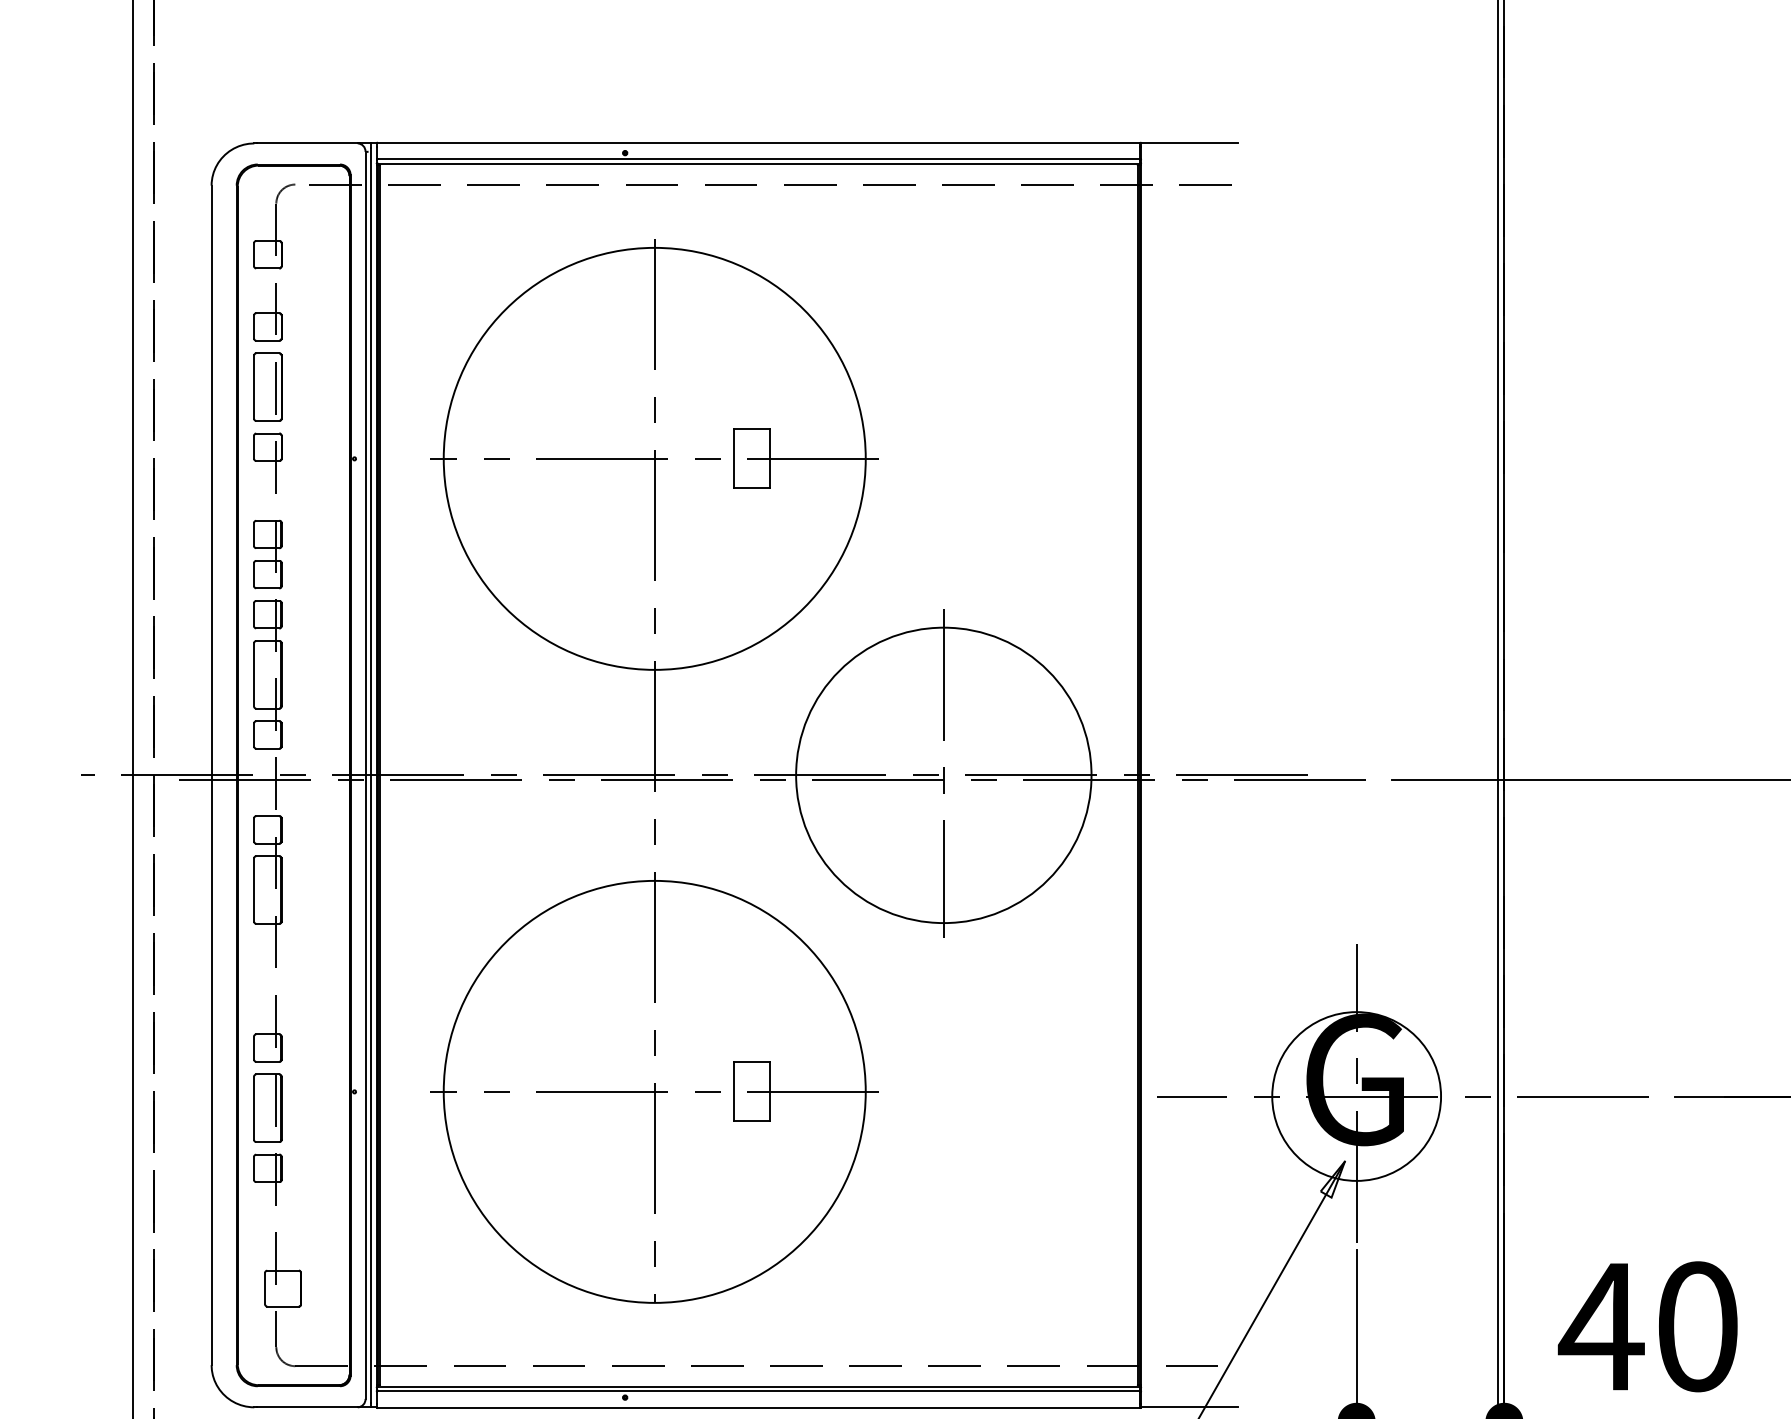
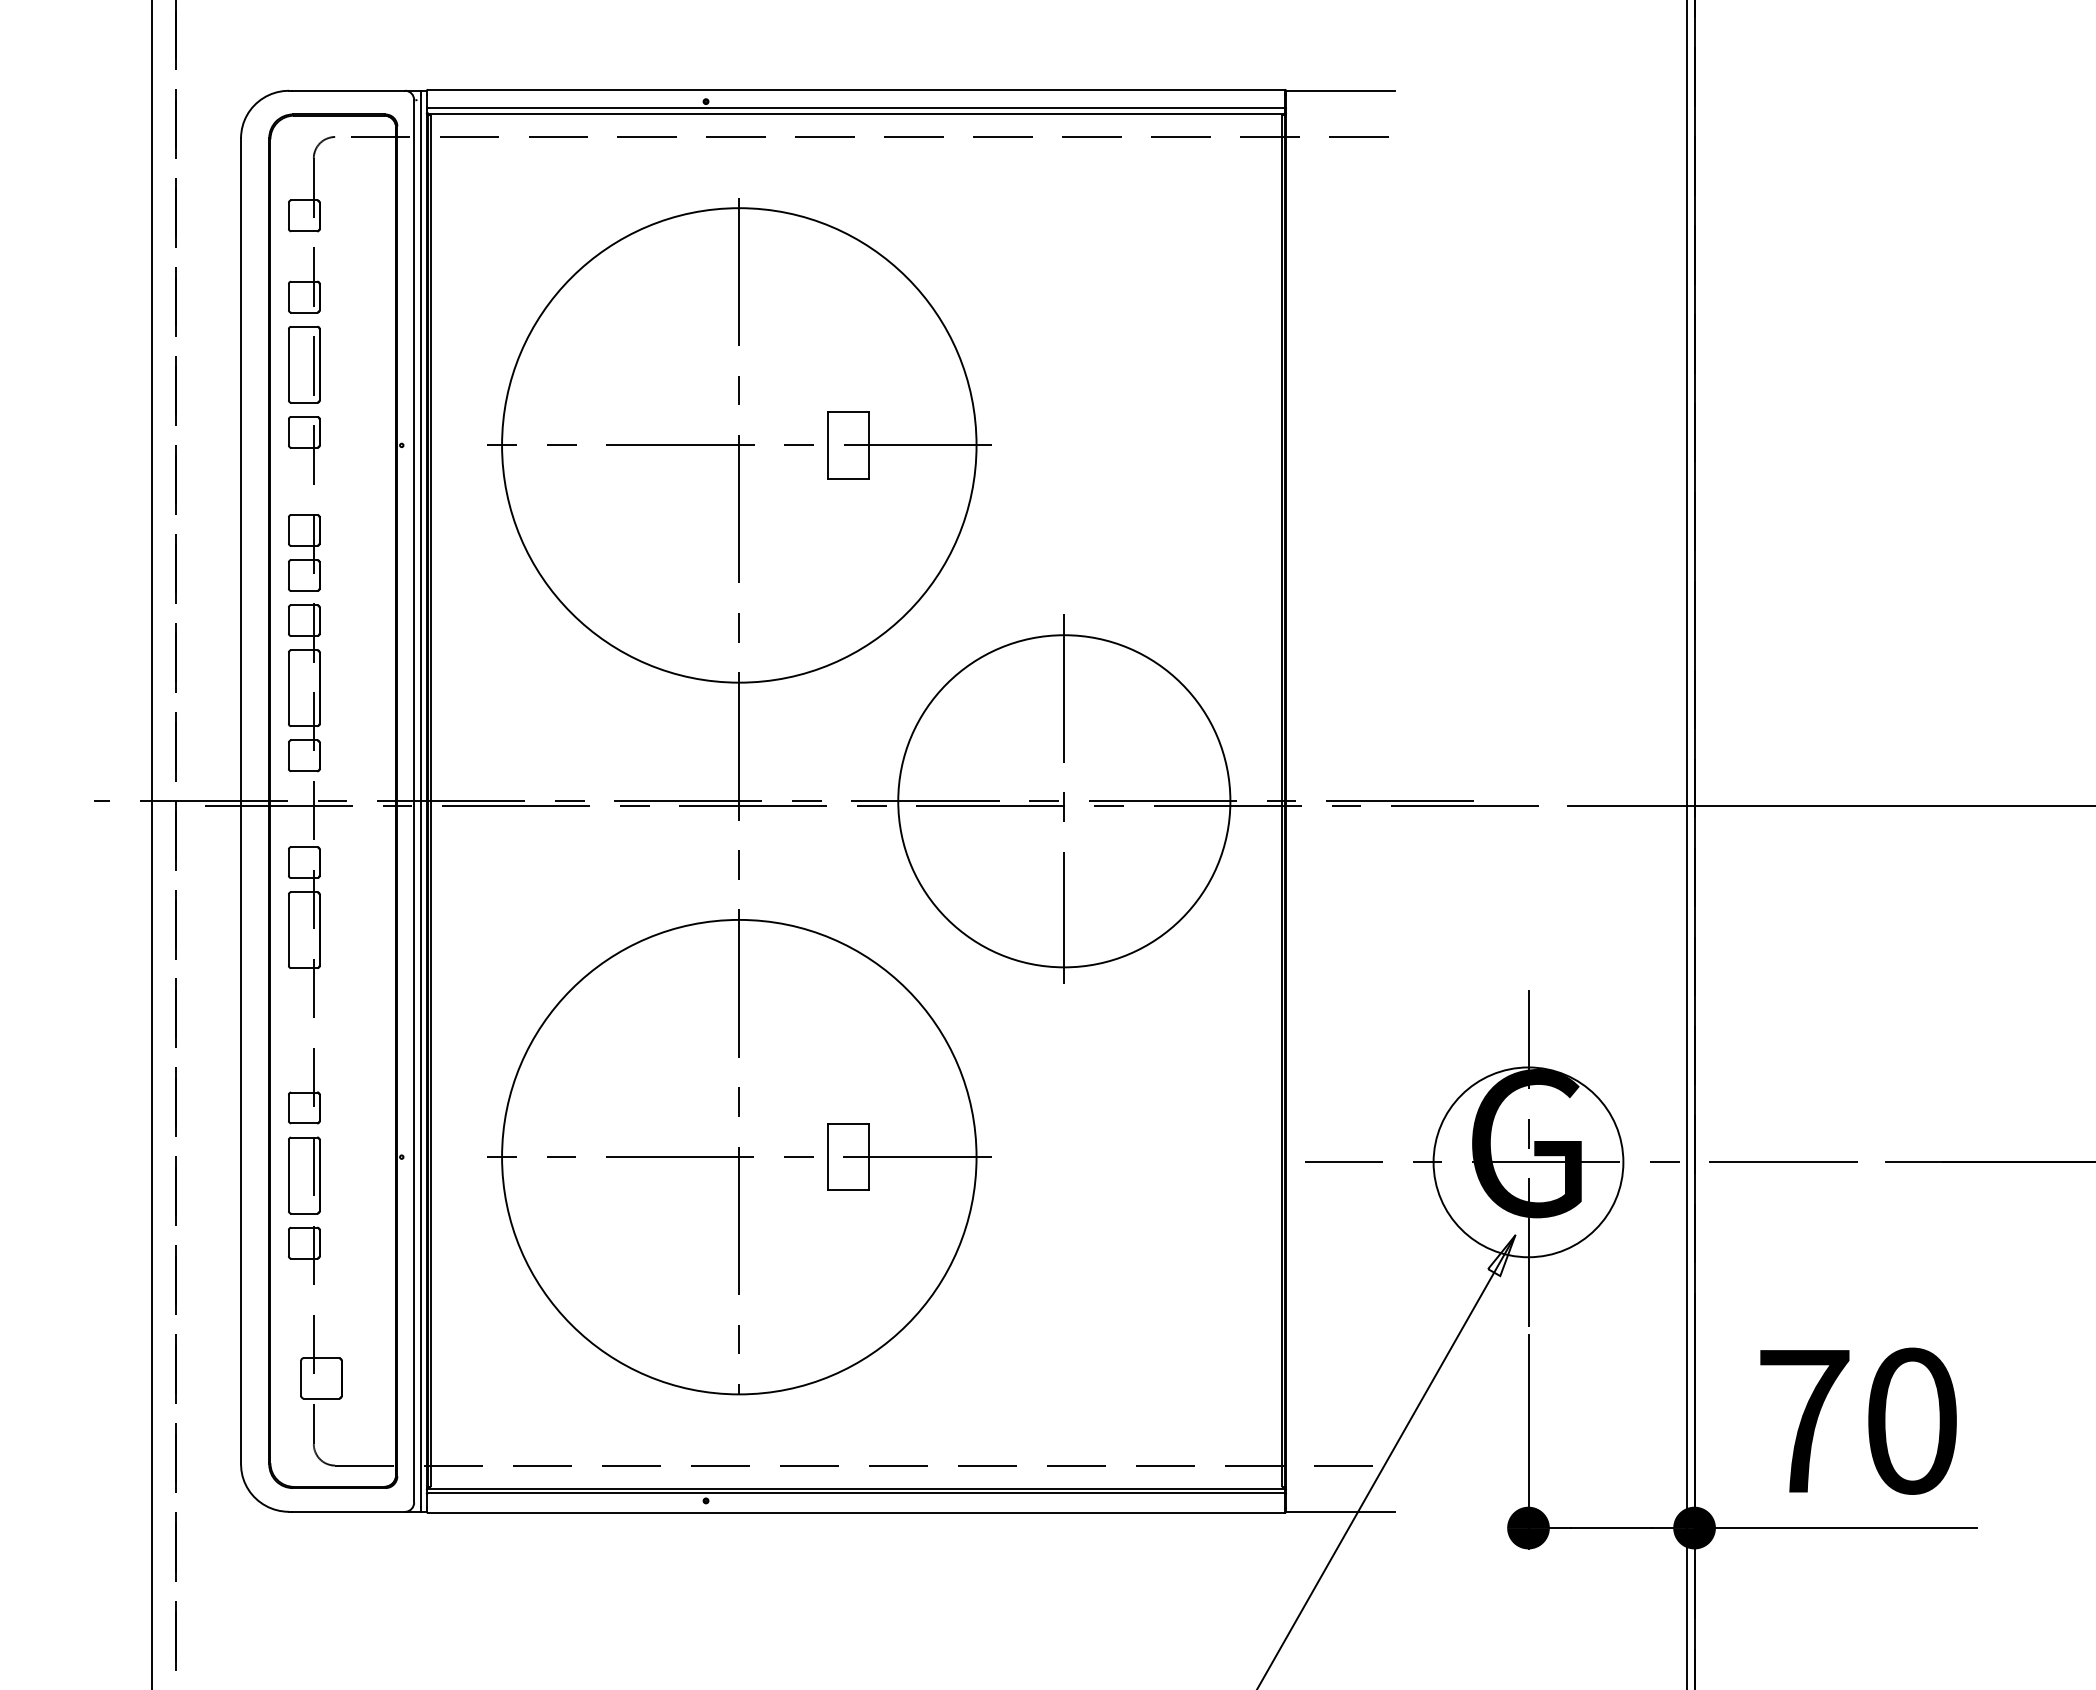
text: (1601, 1327) -> (1803, 1421), 40 -> 70

